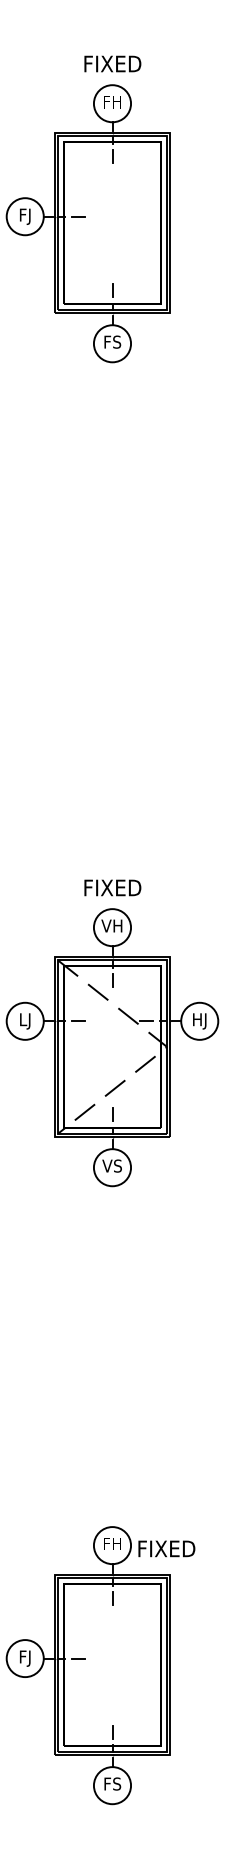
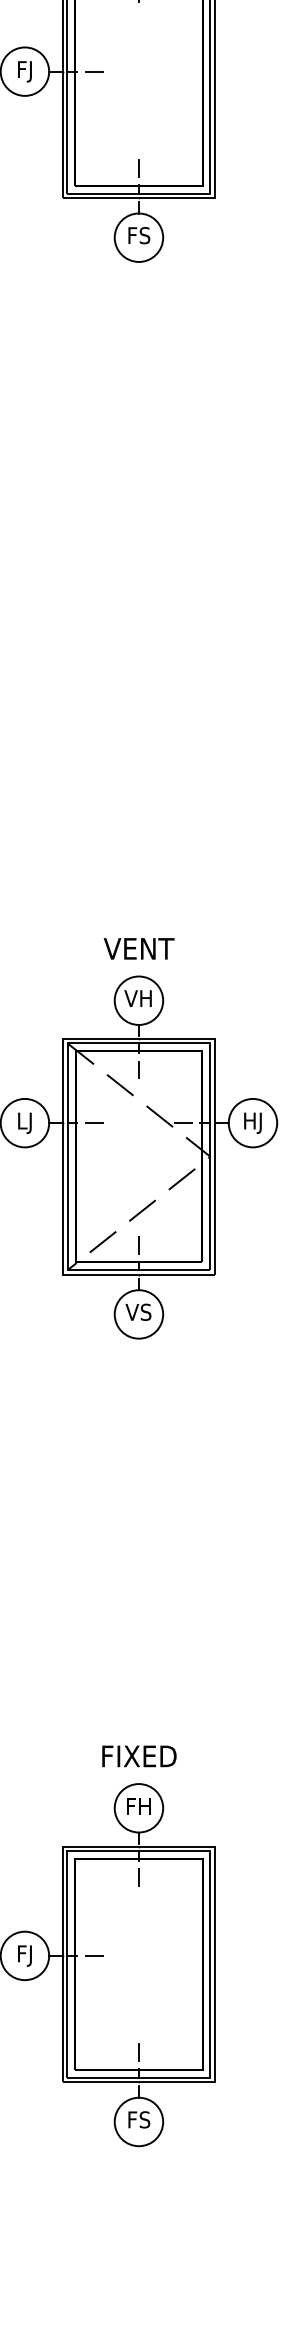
text: (112, 887) -> (138, 948), FIXED -> VENT
text: (166, 1548) -> (138, 1755), moved

